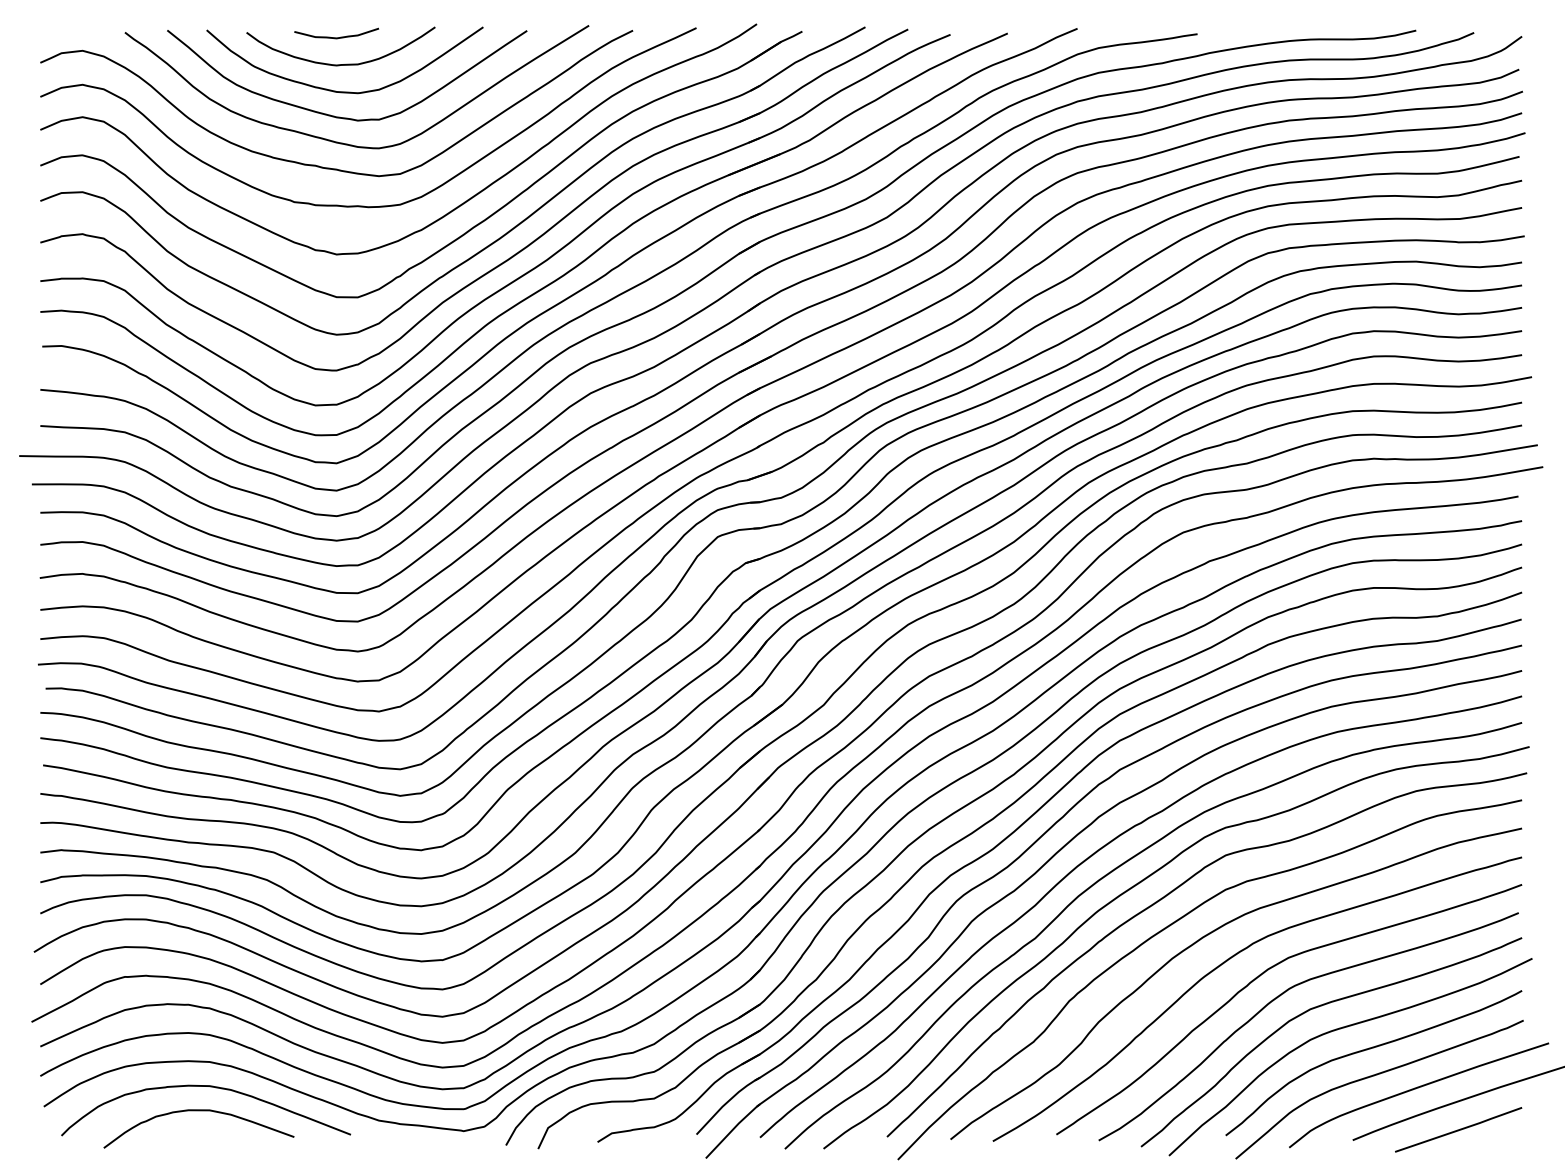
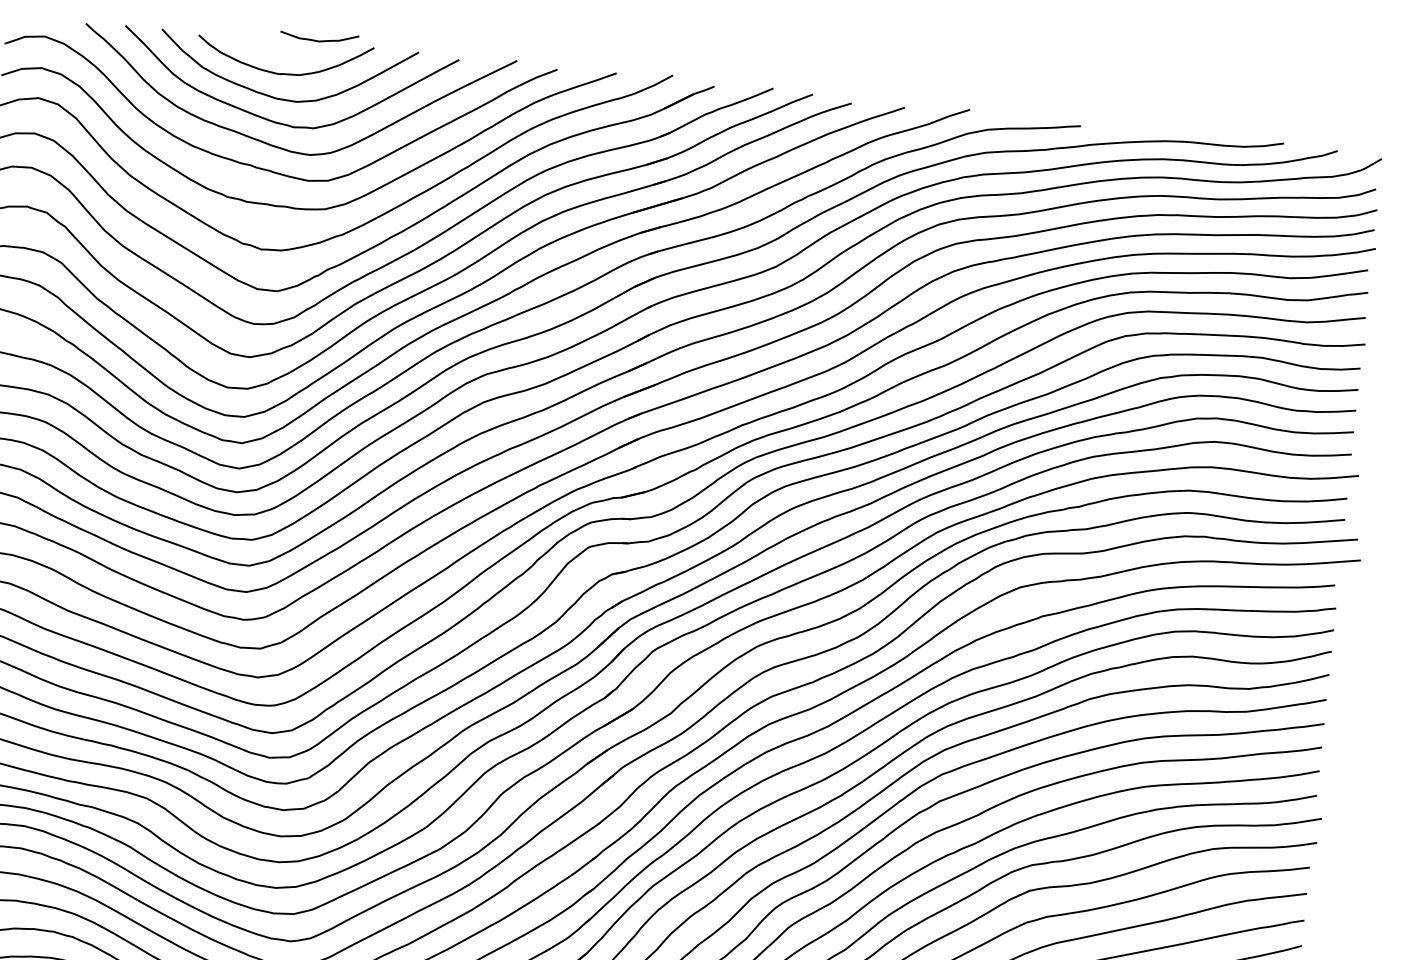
curve: (336, 37) -> (319, 40), moved

